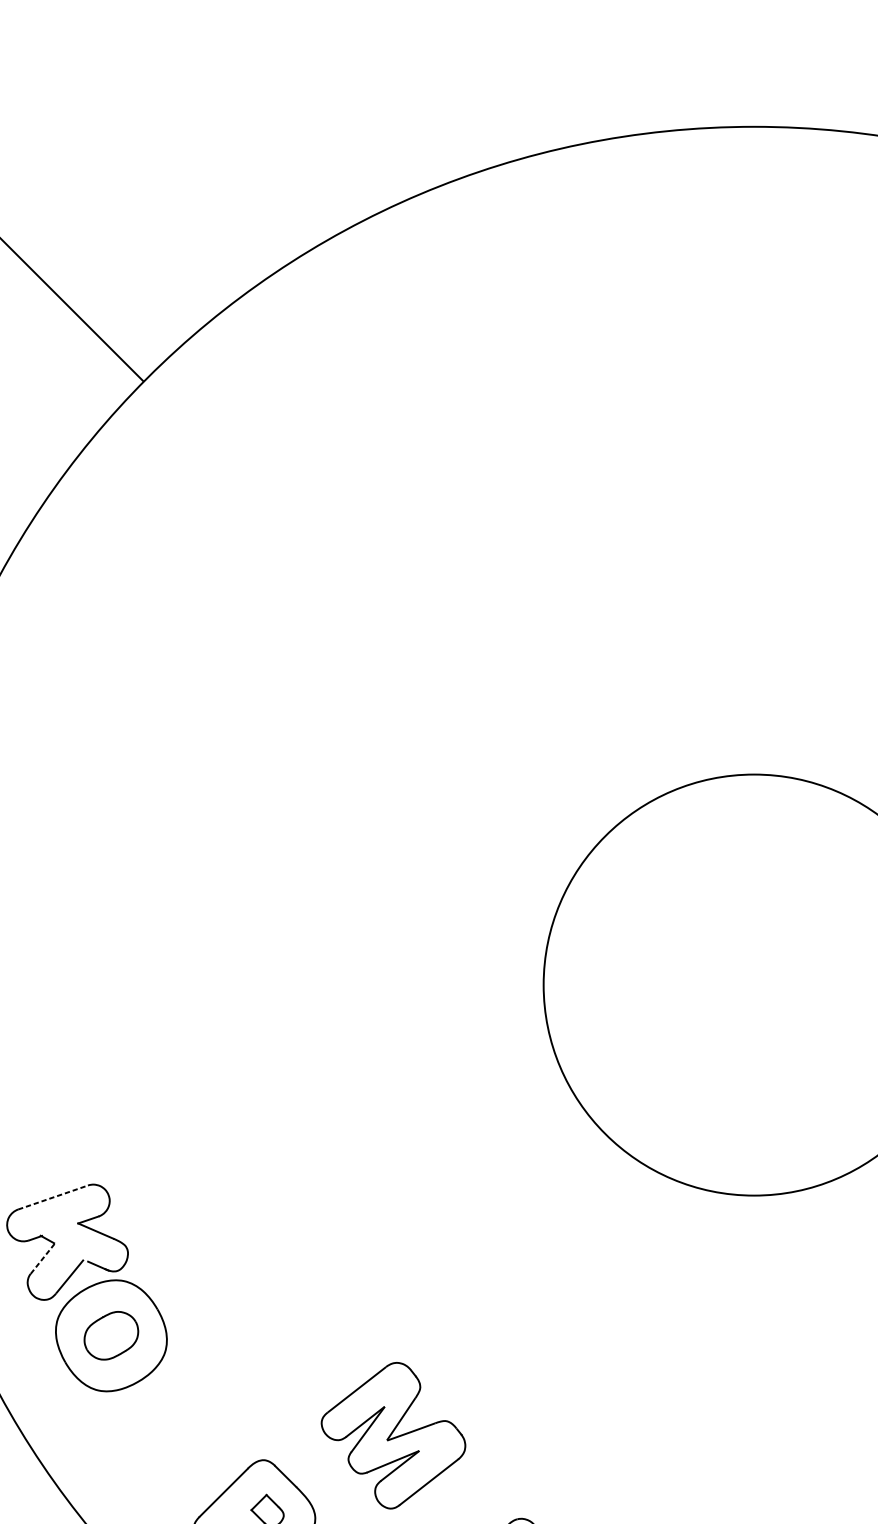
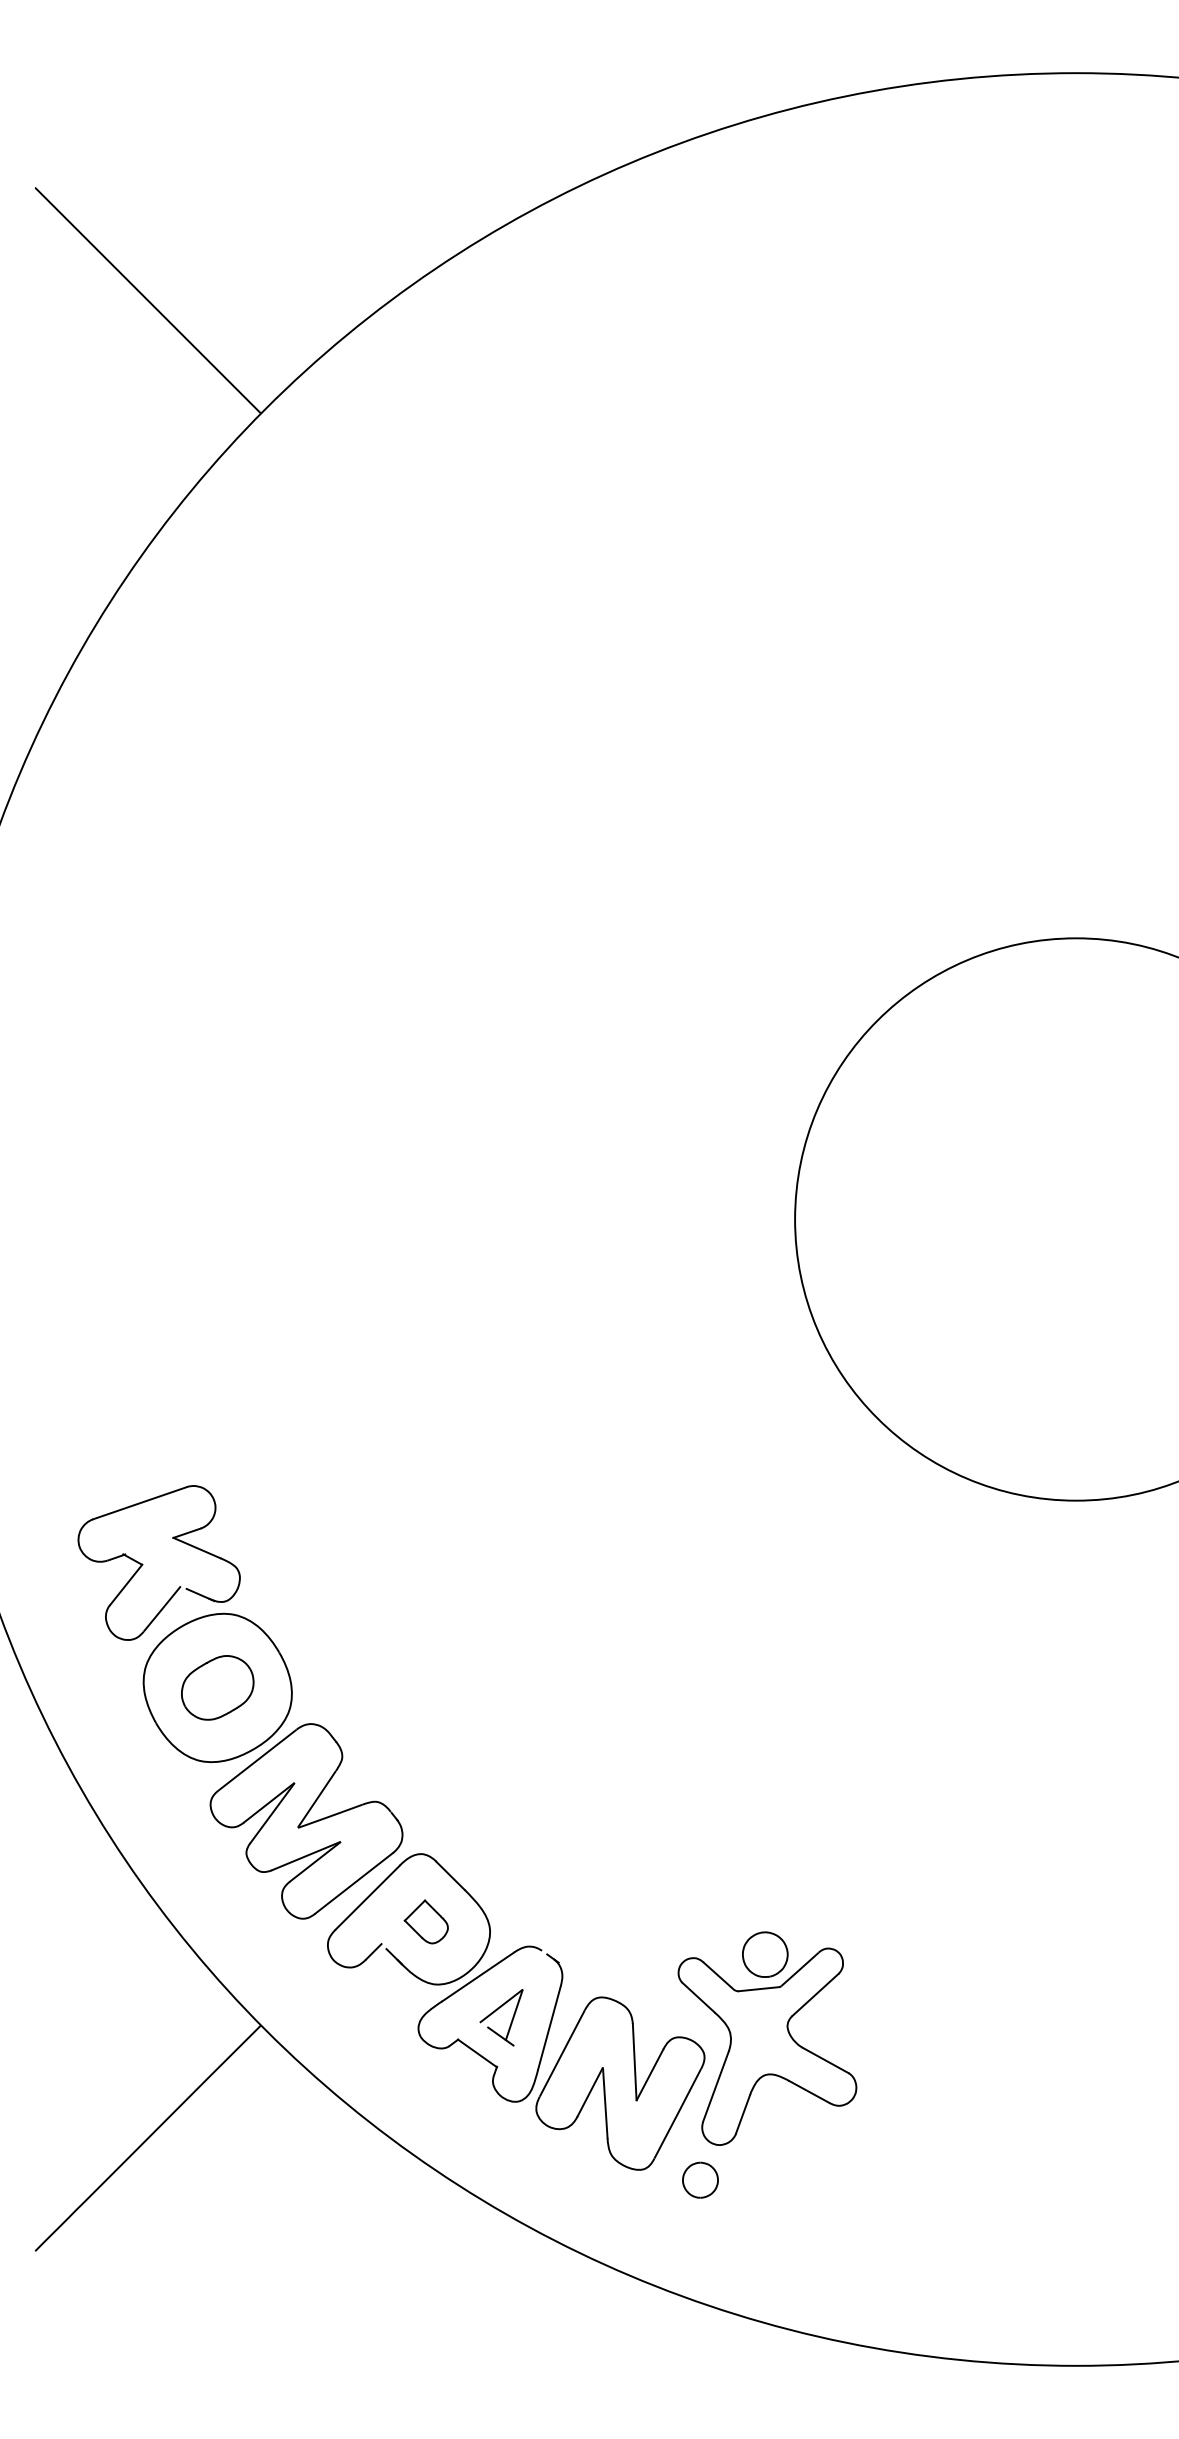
line: (53, 1197) -> (140, 1503), dashed -> solid
line: (43, 1258) -> (126, 1584), dashed -> solid
part: (393, 1435) -> (306, 1821), moved

